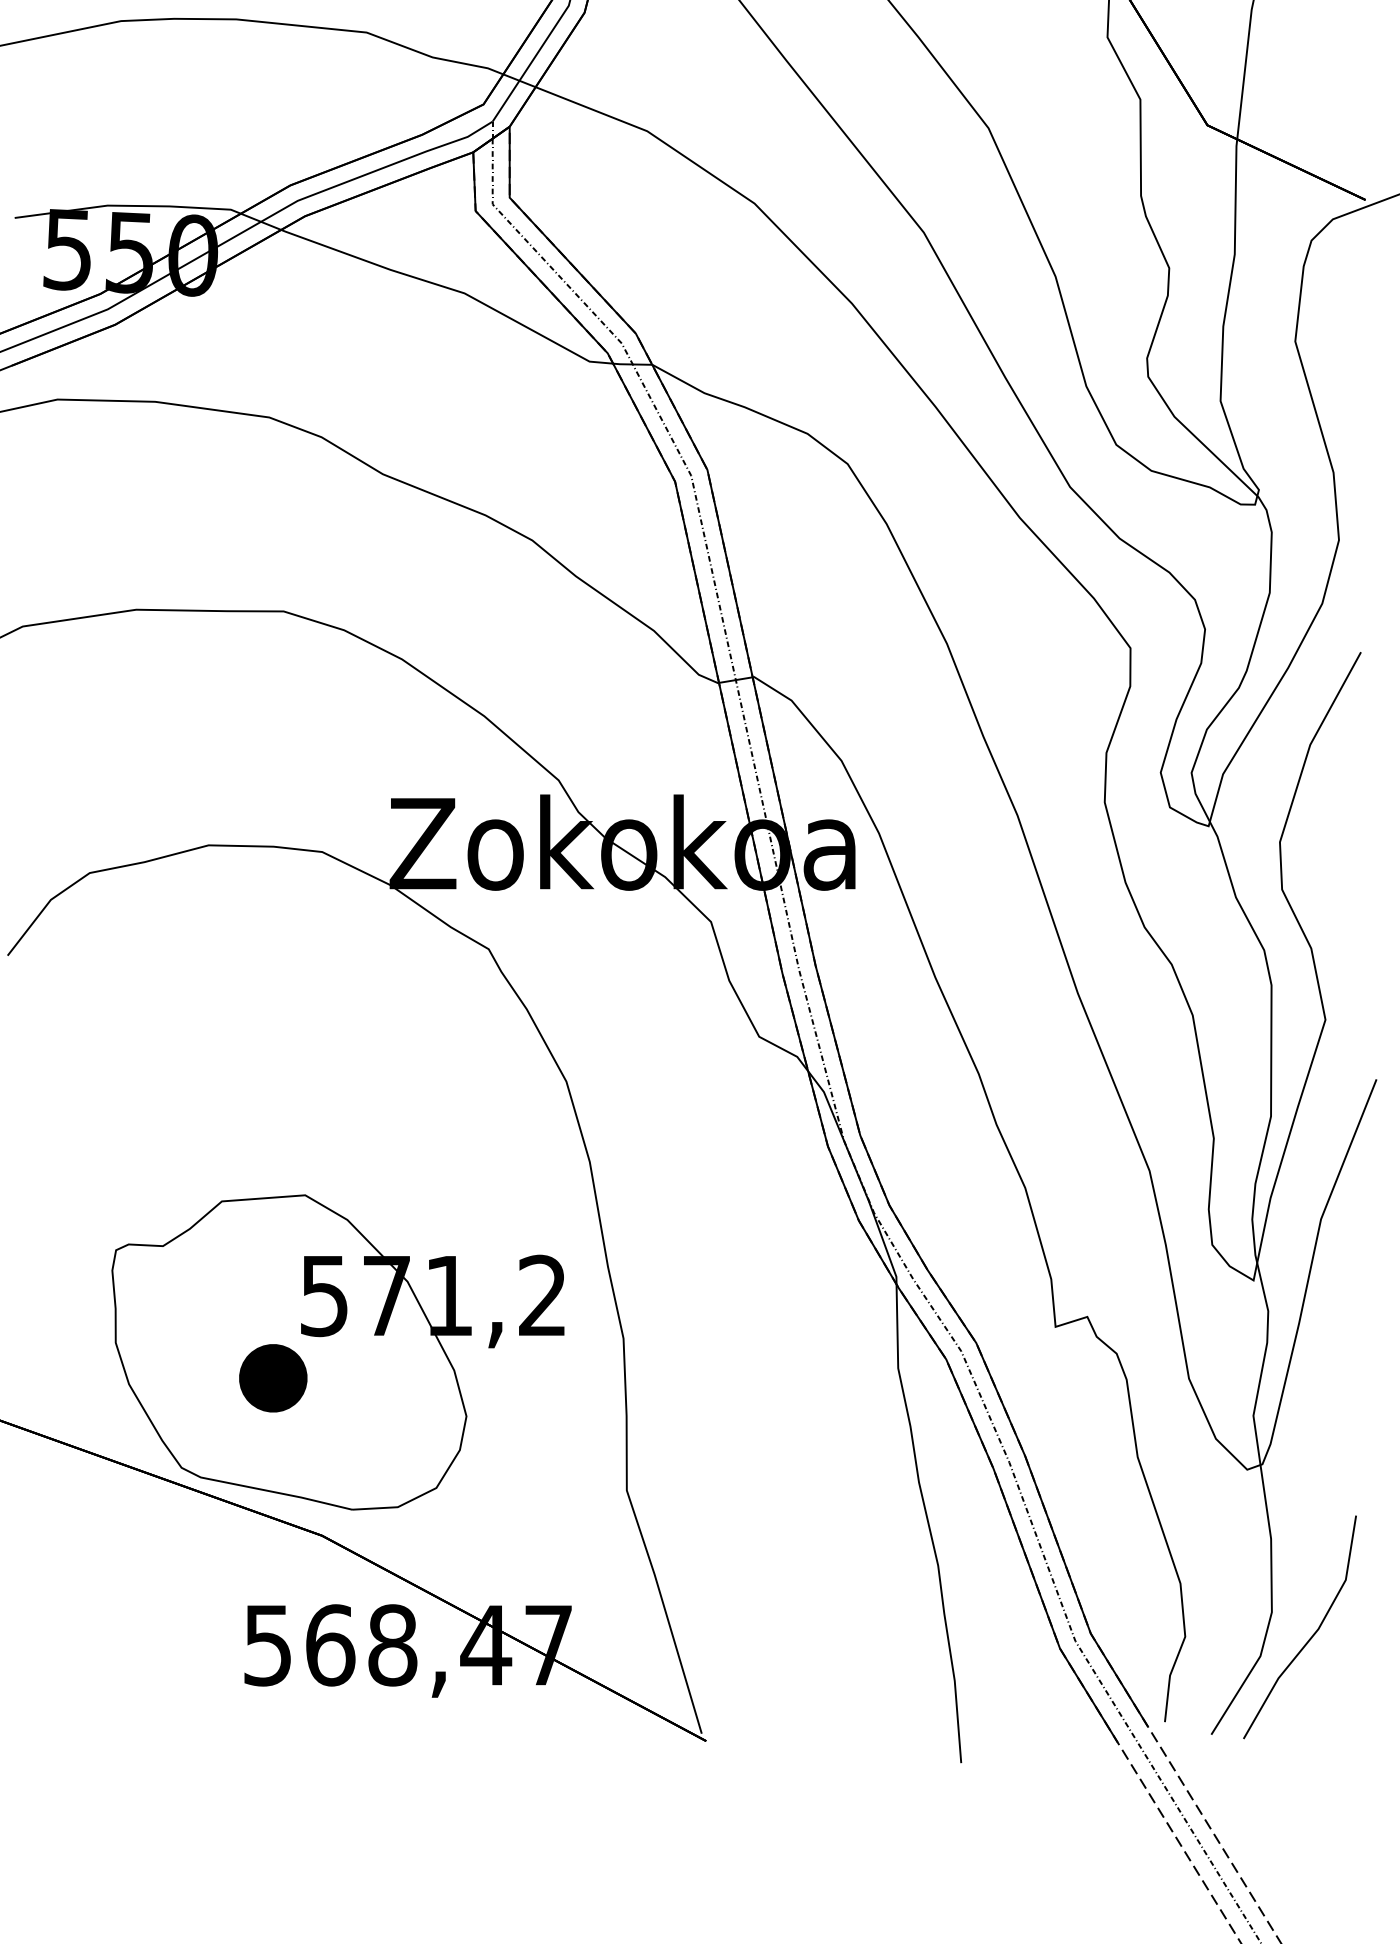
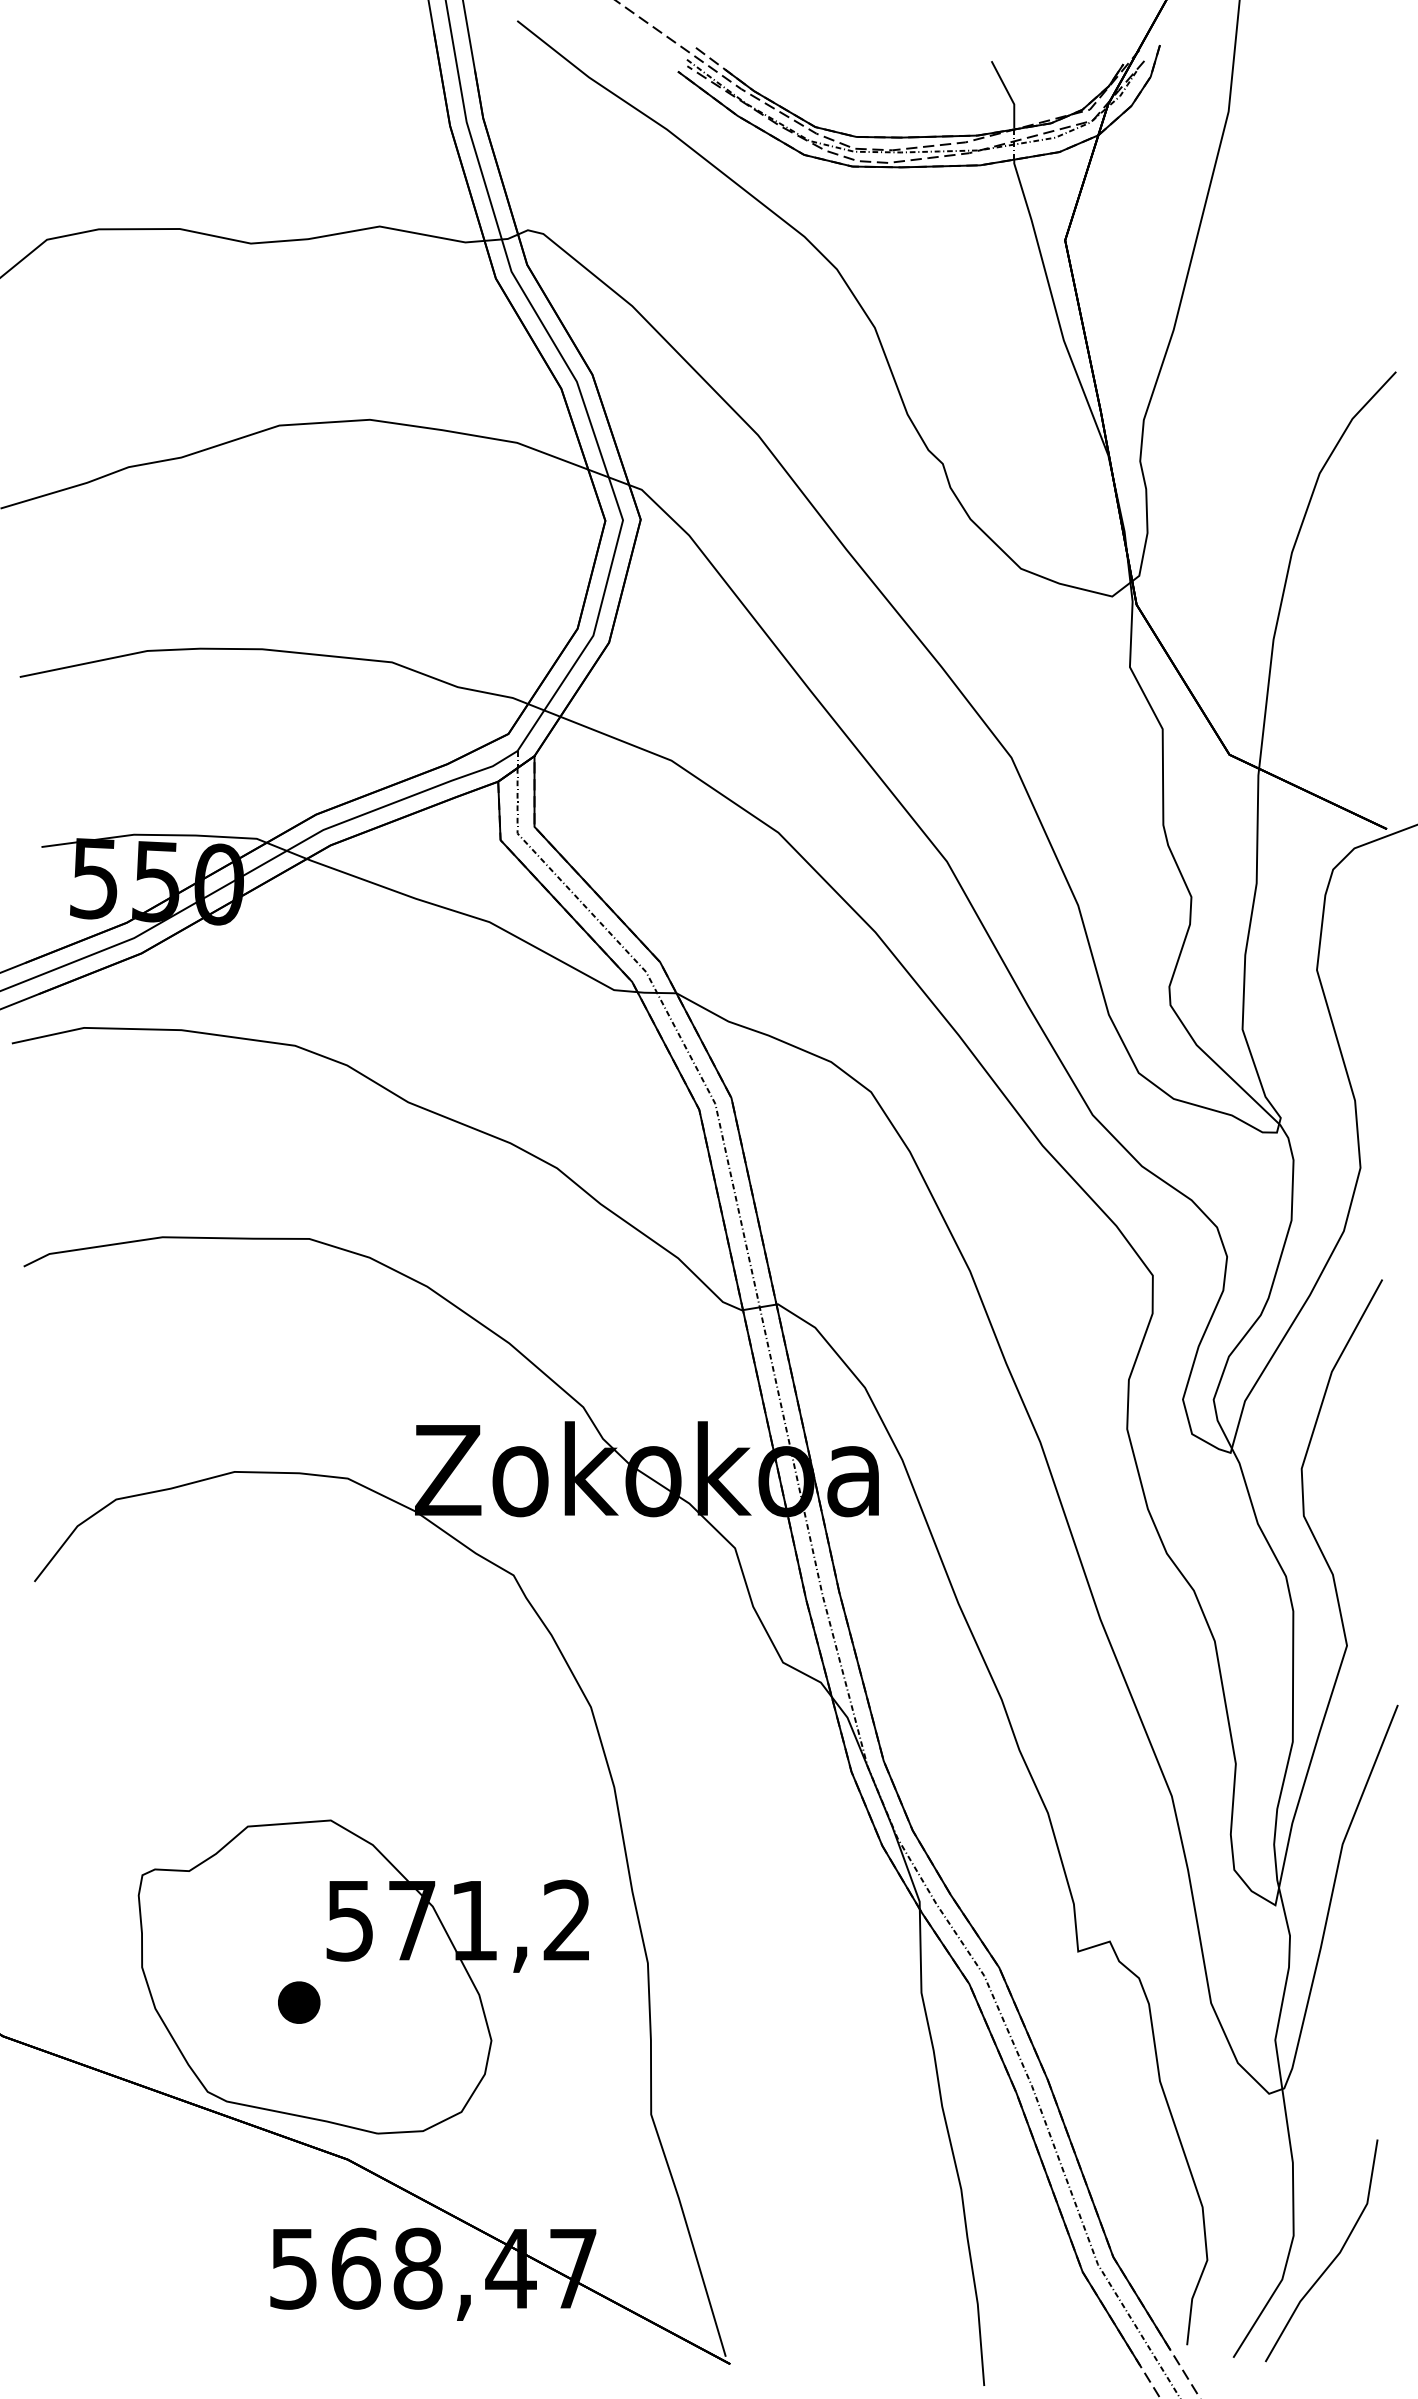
part: (273, 1378) -> (299, 2002), size x0.62

